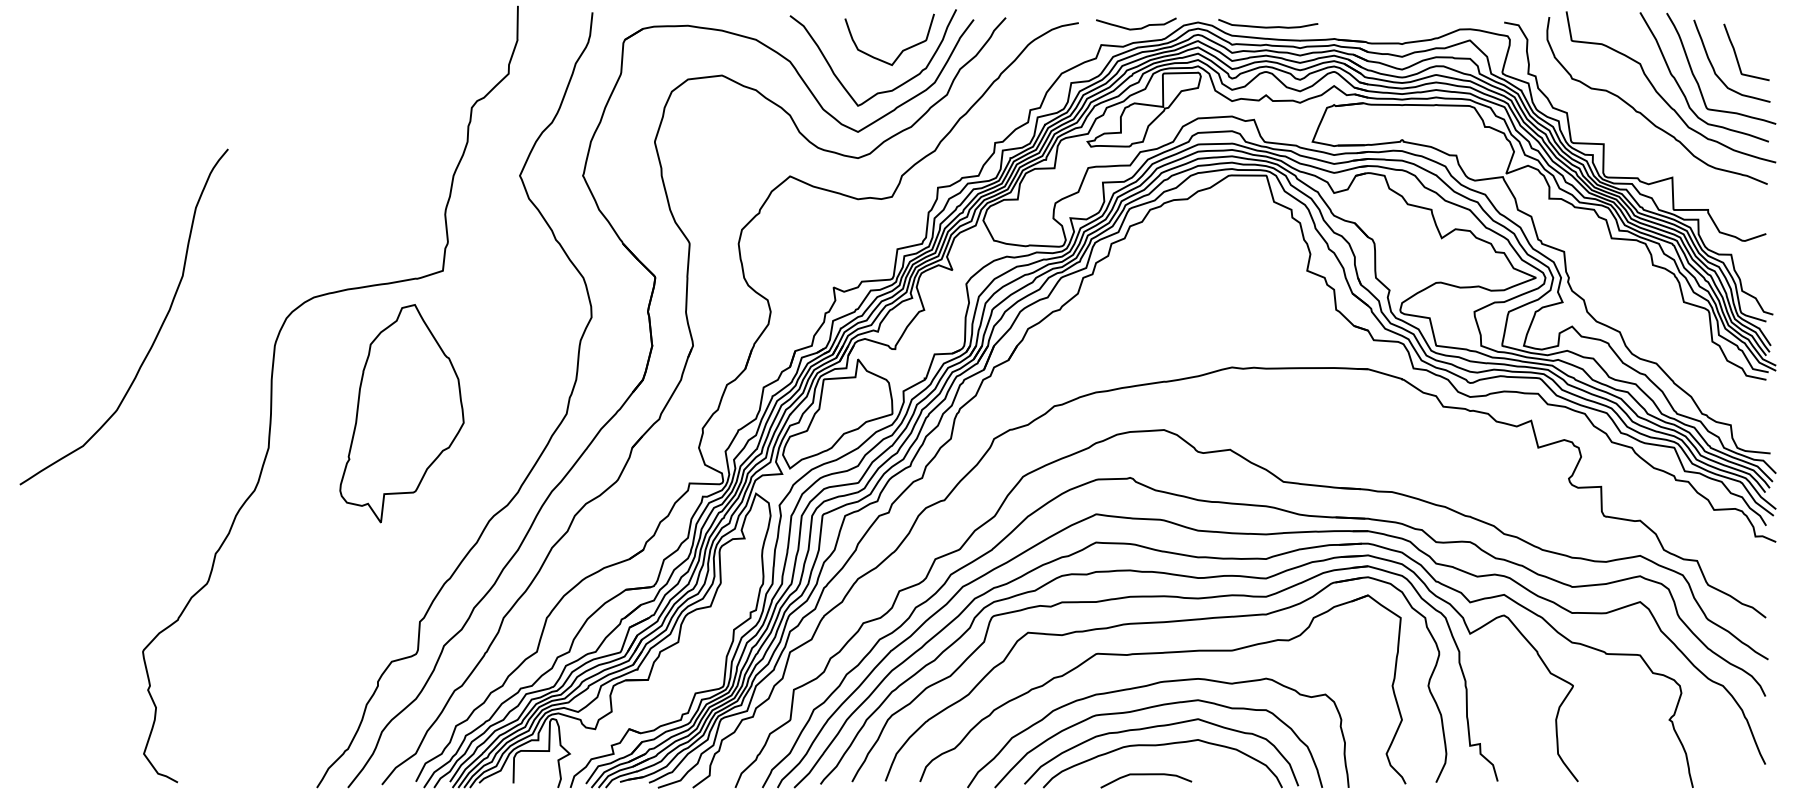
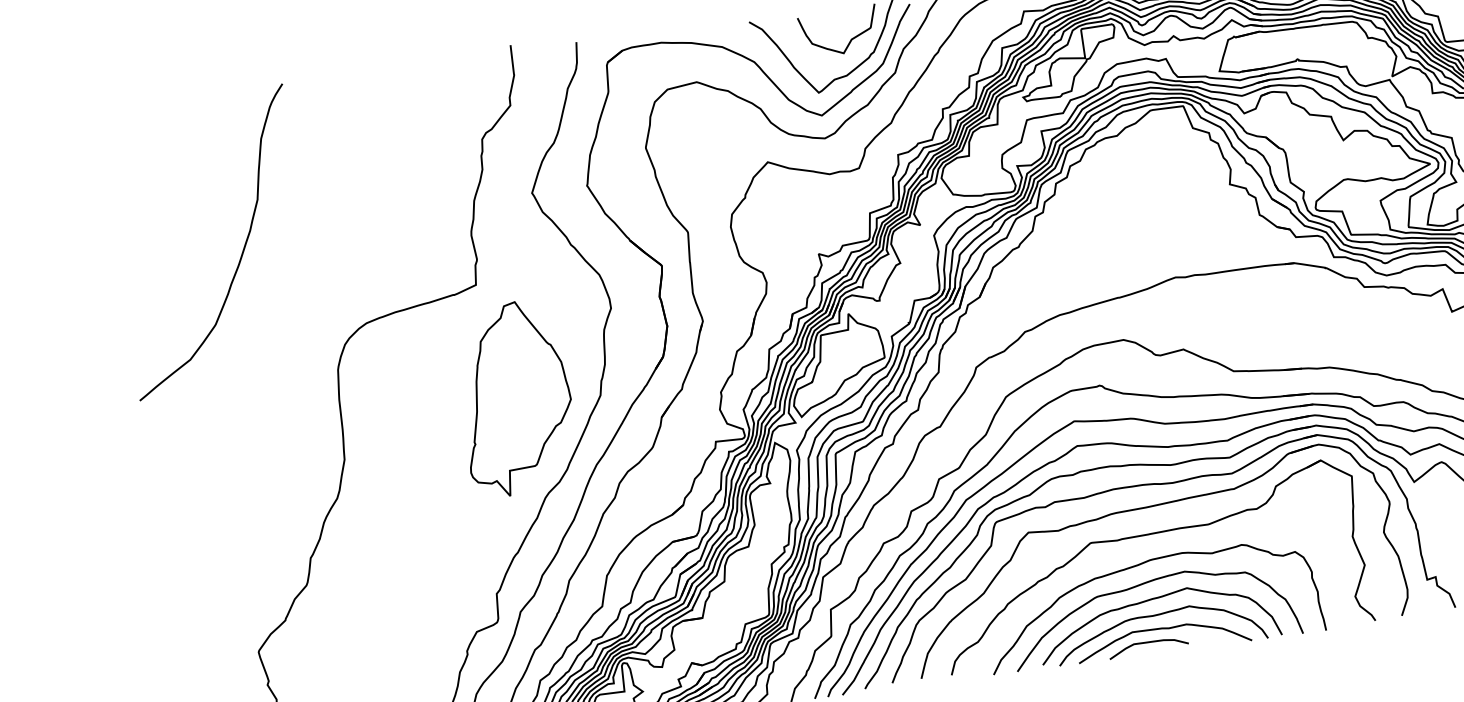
curve: (157, 332) -> (242, 251), moved
part: (401, 413) -> (515, 398), moved
curve: (1167, 762) -> (1165, 629), added

